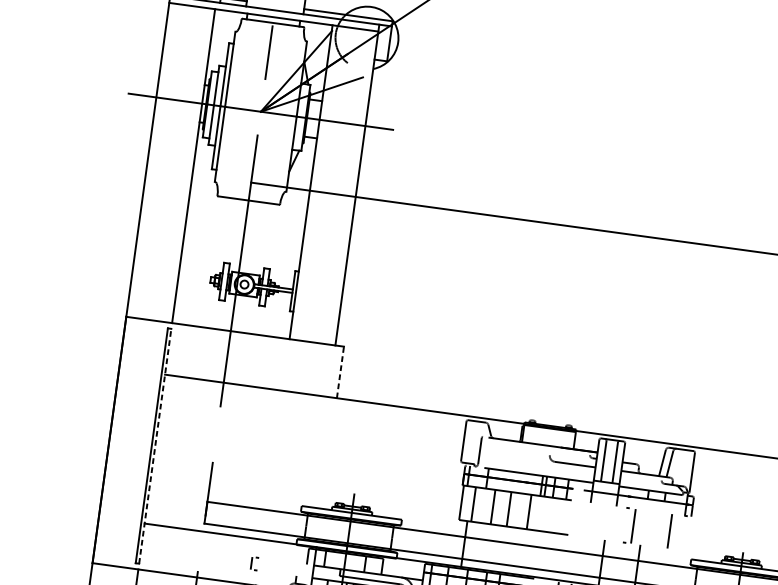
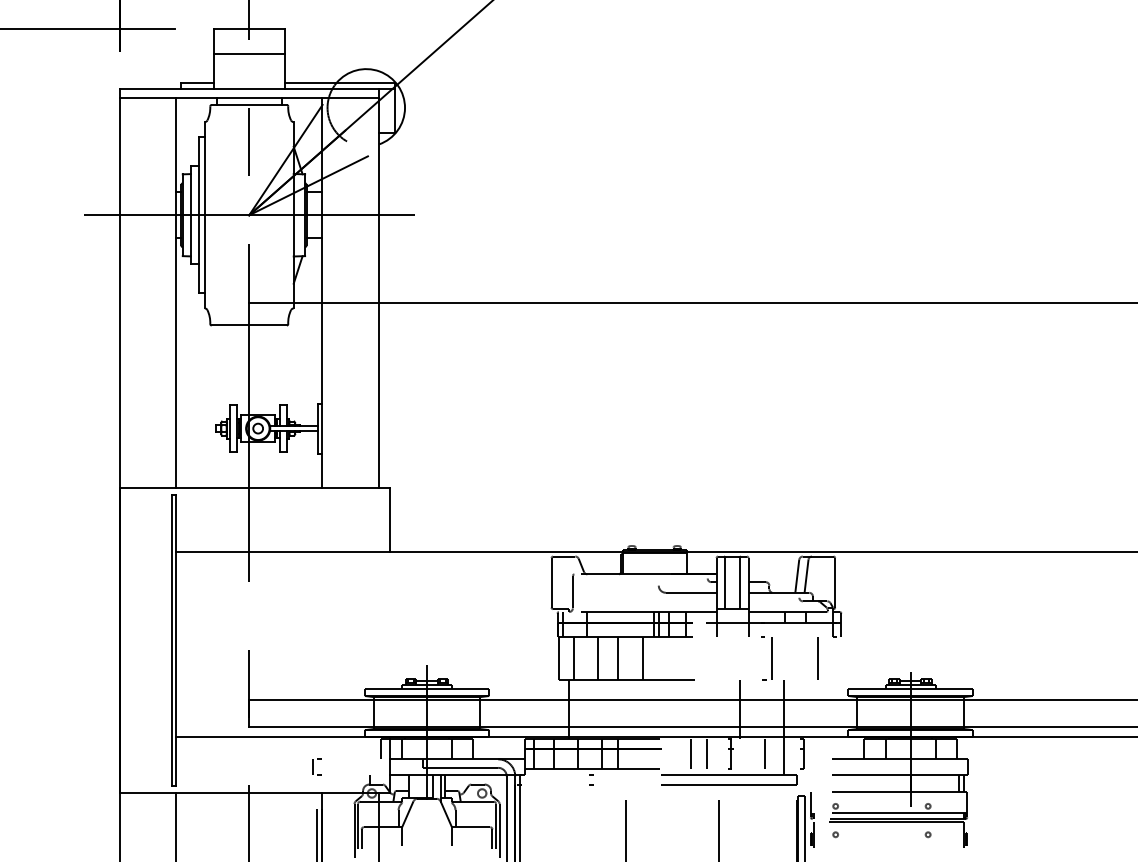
line: (340, 372) -> (389, 519), dashed -> solid
line: (155, 446) -> (176, 640), dashed -> solid

